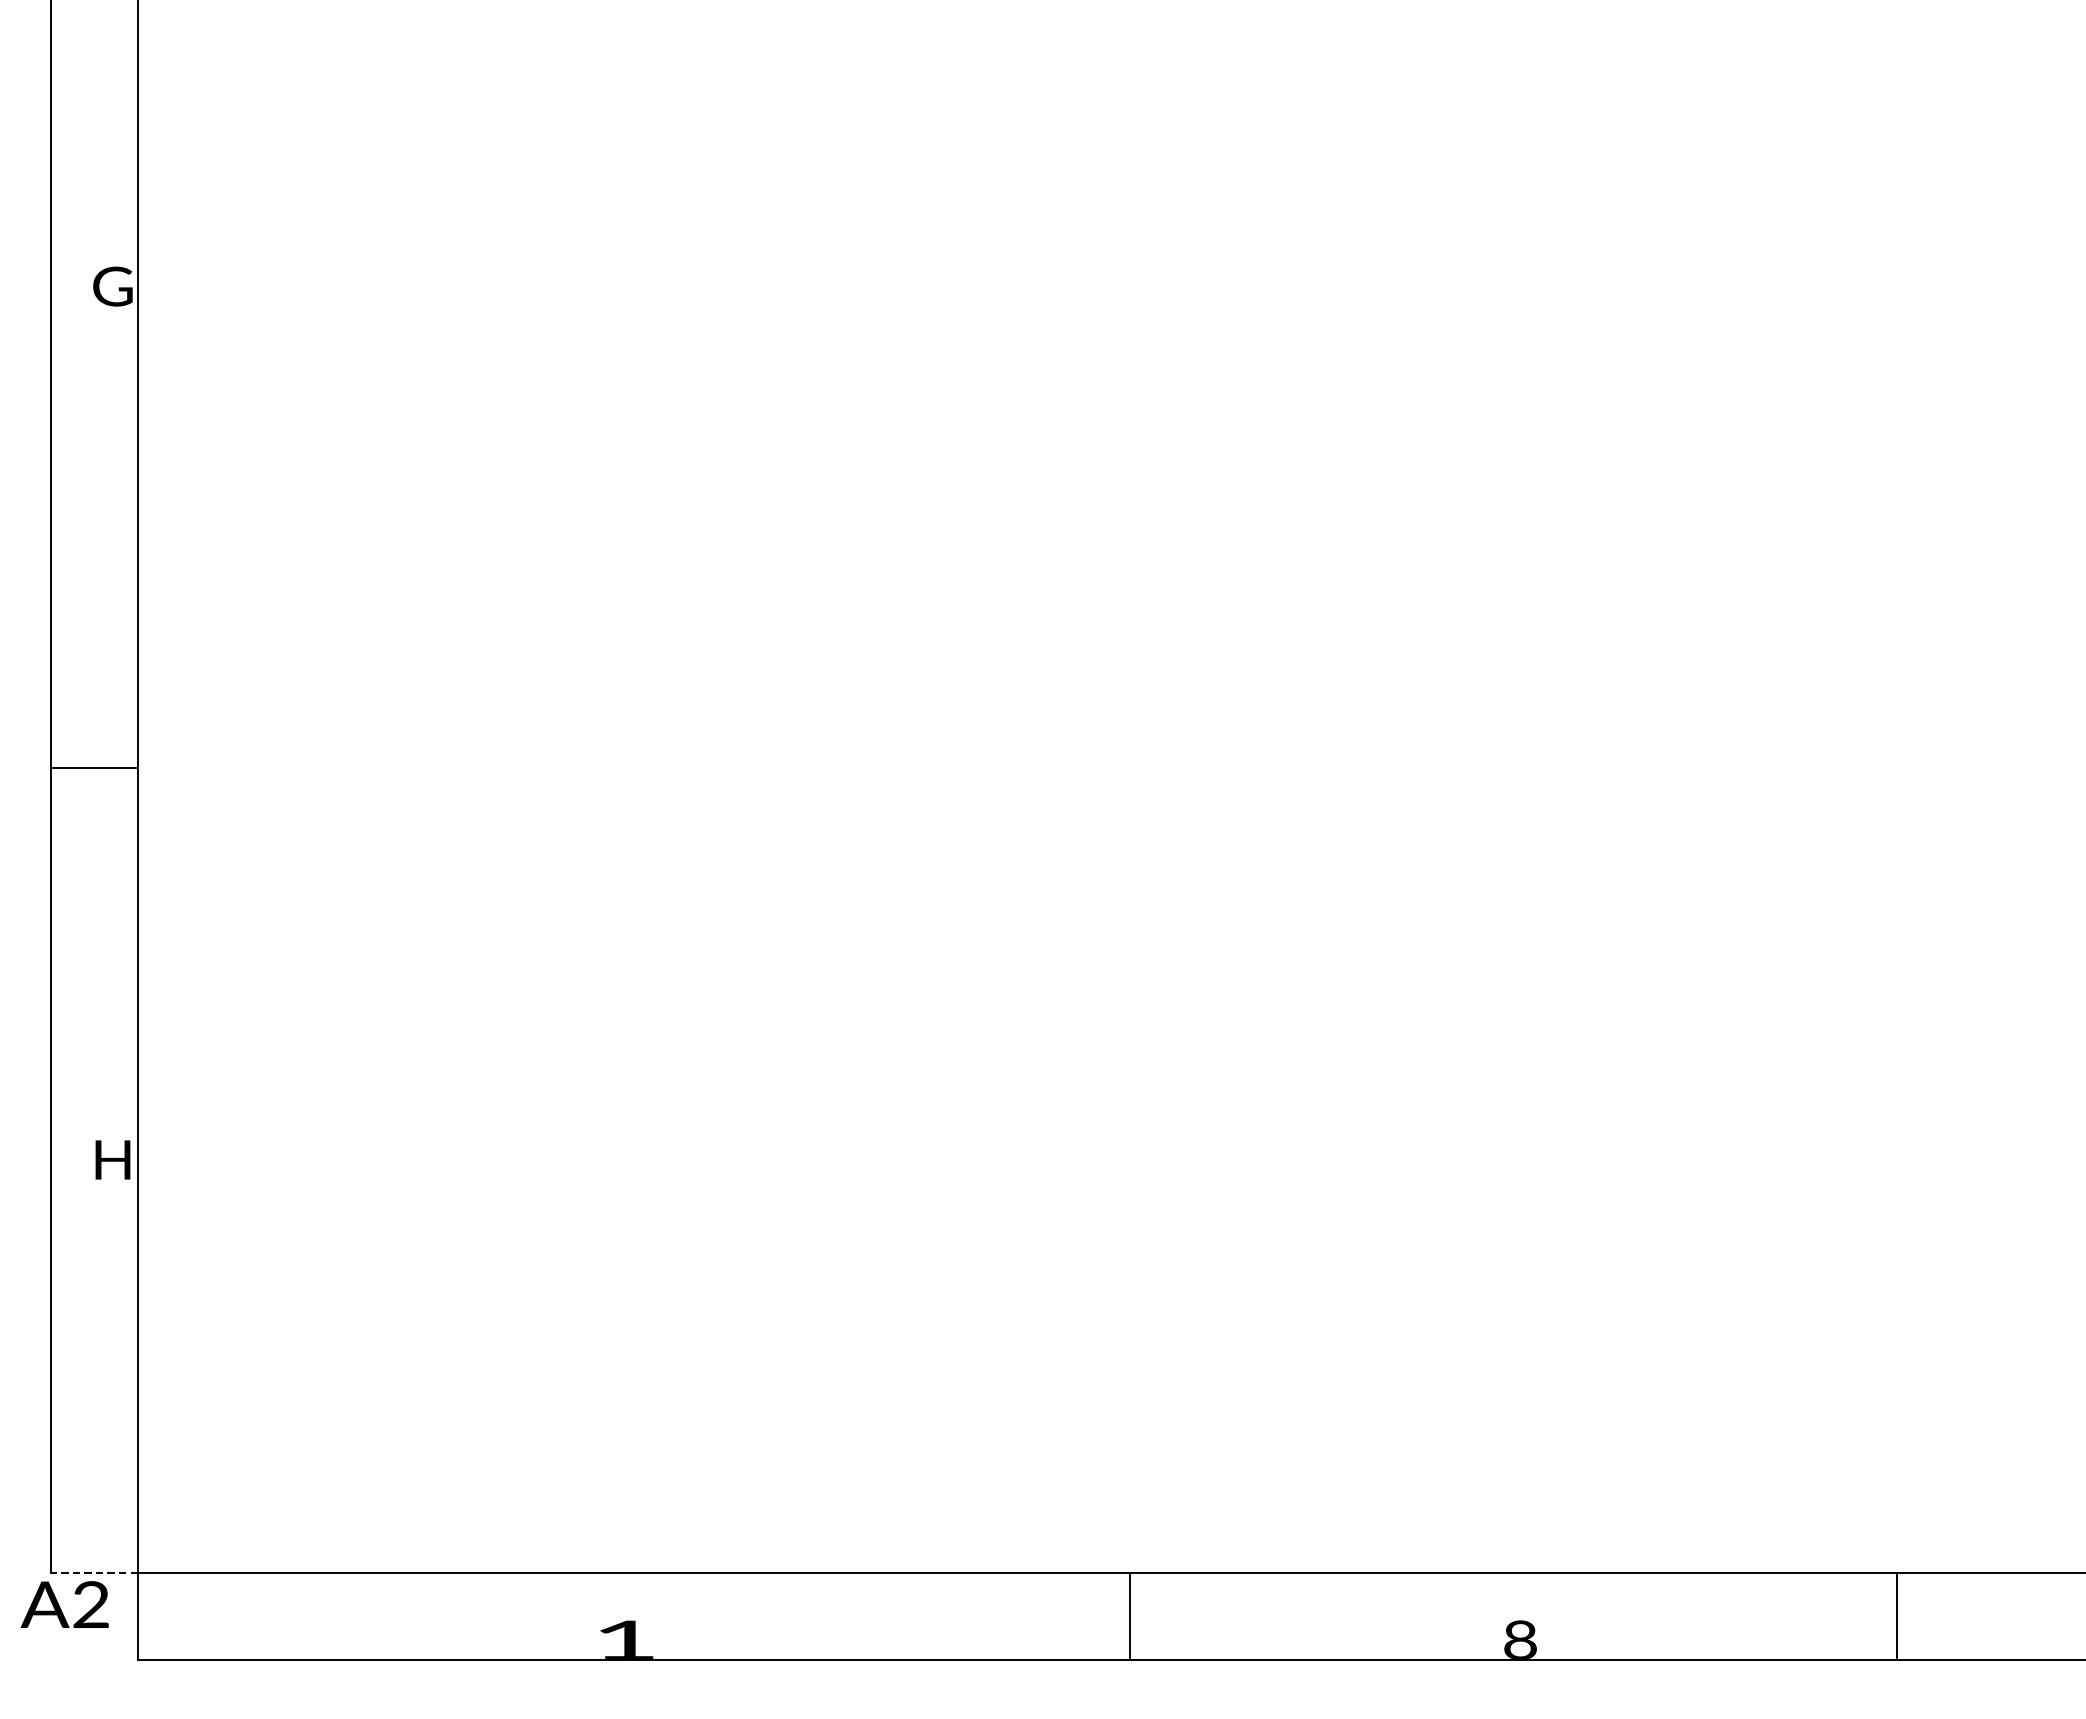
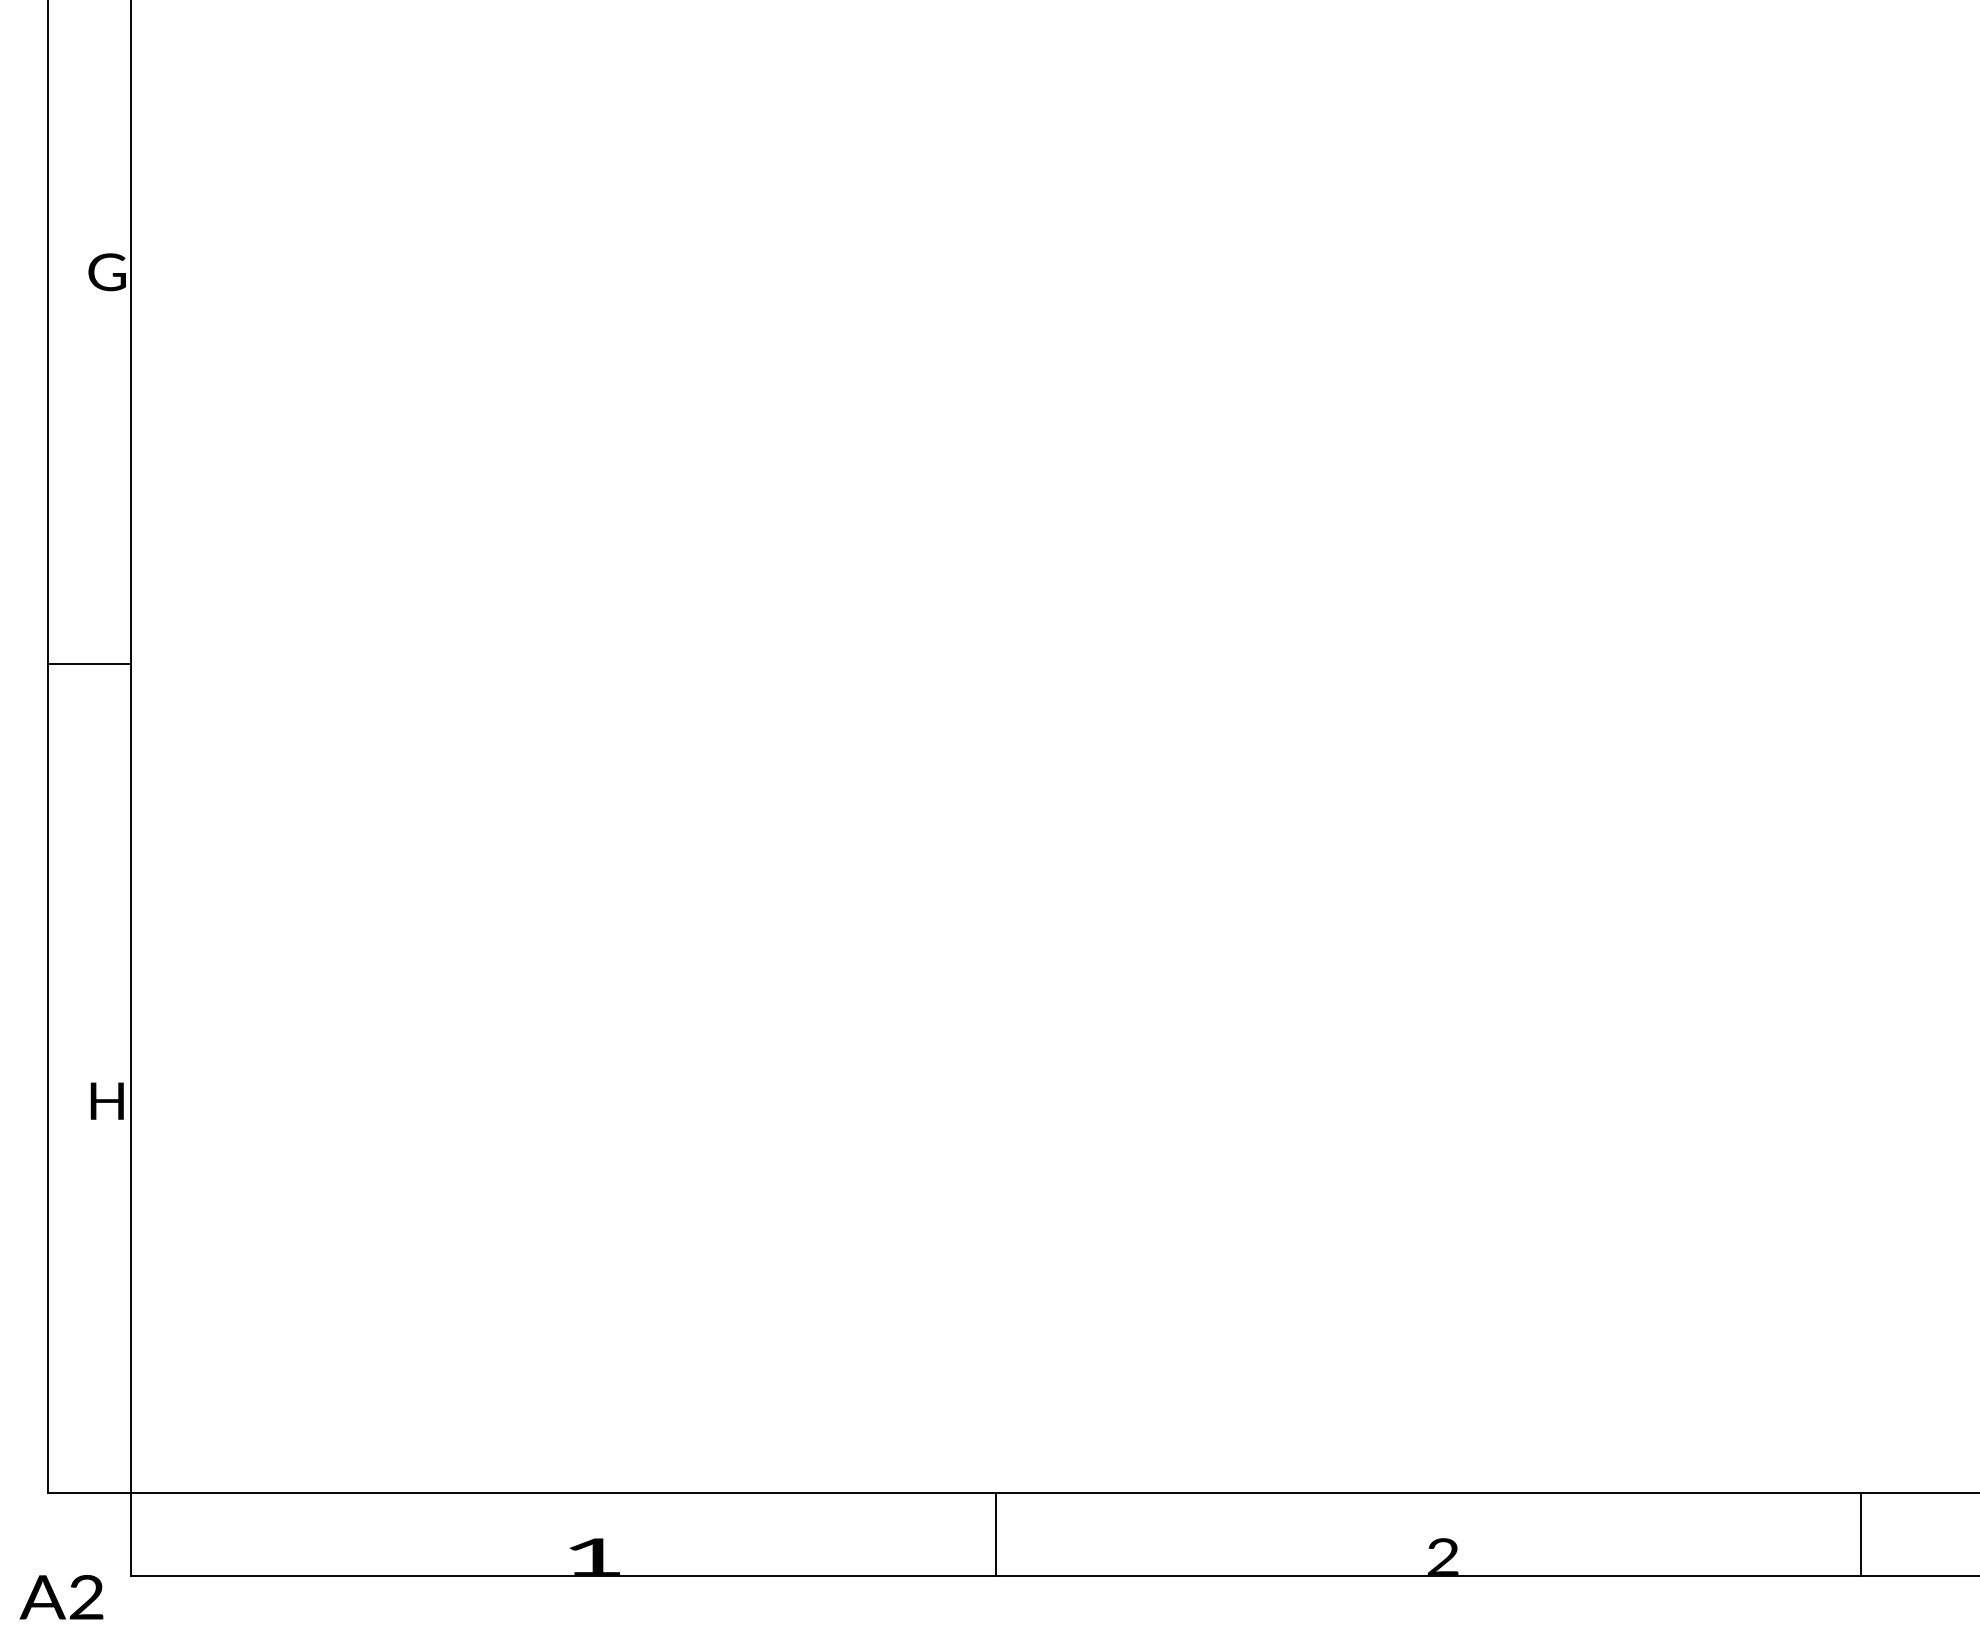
line: (94, 768) -> (89, 664), moved
line: (94, 1573) -> (89, 1493), dashed -> solid
text: (64, 1604) -> (61, 1597), moved
line: (1129, 1616) -> (996, 1534), moved
line: (1896, 1616) -> (1861, 1534), moved
text: (1519, 1639) -> (1442, 1556), 8 -> 2

